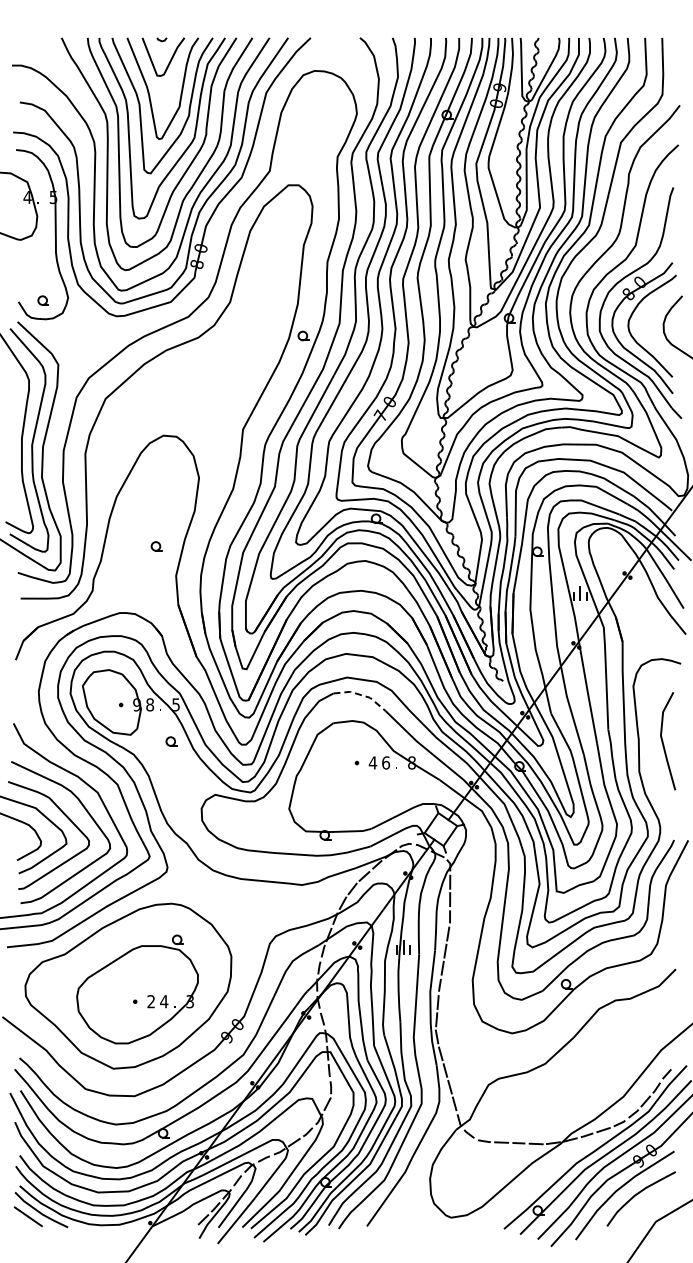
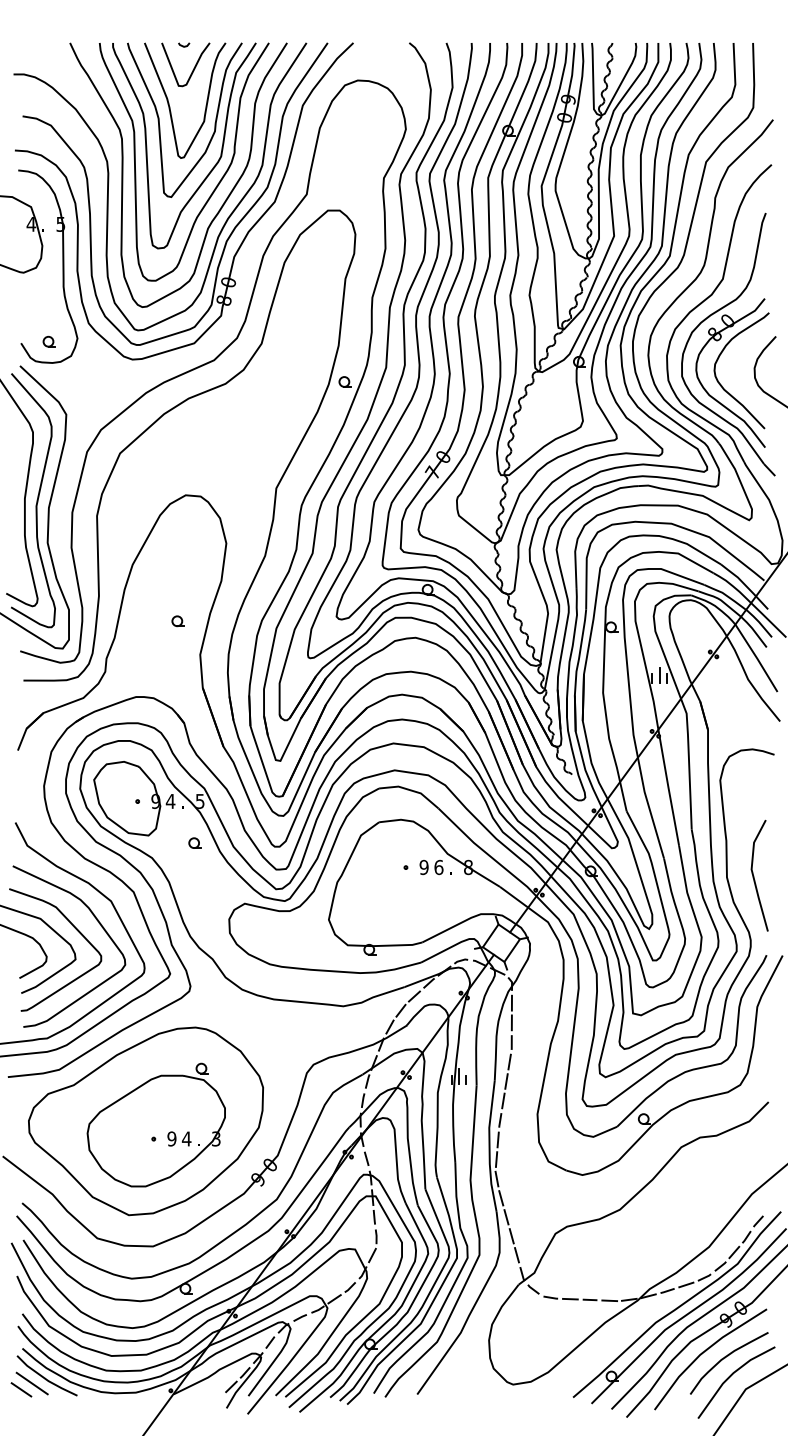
line: (361, 695) -> (411, 790), dashed -> solid
text: (149, 704) -> (169, 801), 8 -> 4
line: (663, 741) -> (754, 876), moved
text: (372, 762) -> (423, 866), 4 -> 9
text: (151, 1001) -> (172, 1138), 2 -> 9
line: (643, 1210) -> (731, 1376), added
line: (18, 1222) -> (20, 1390), added

